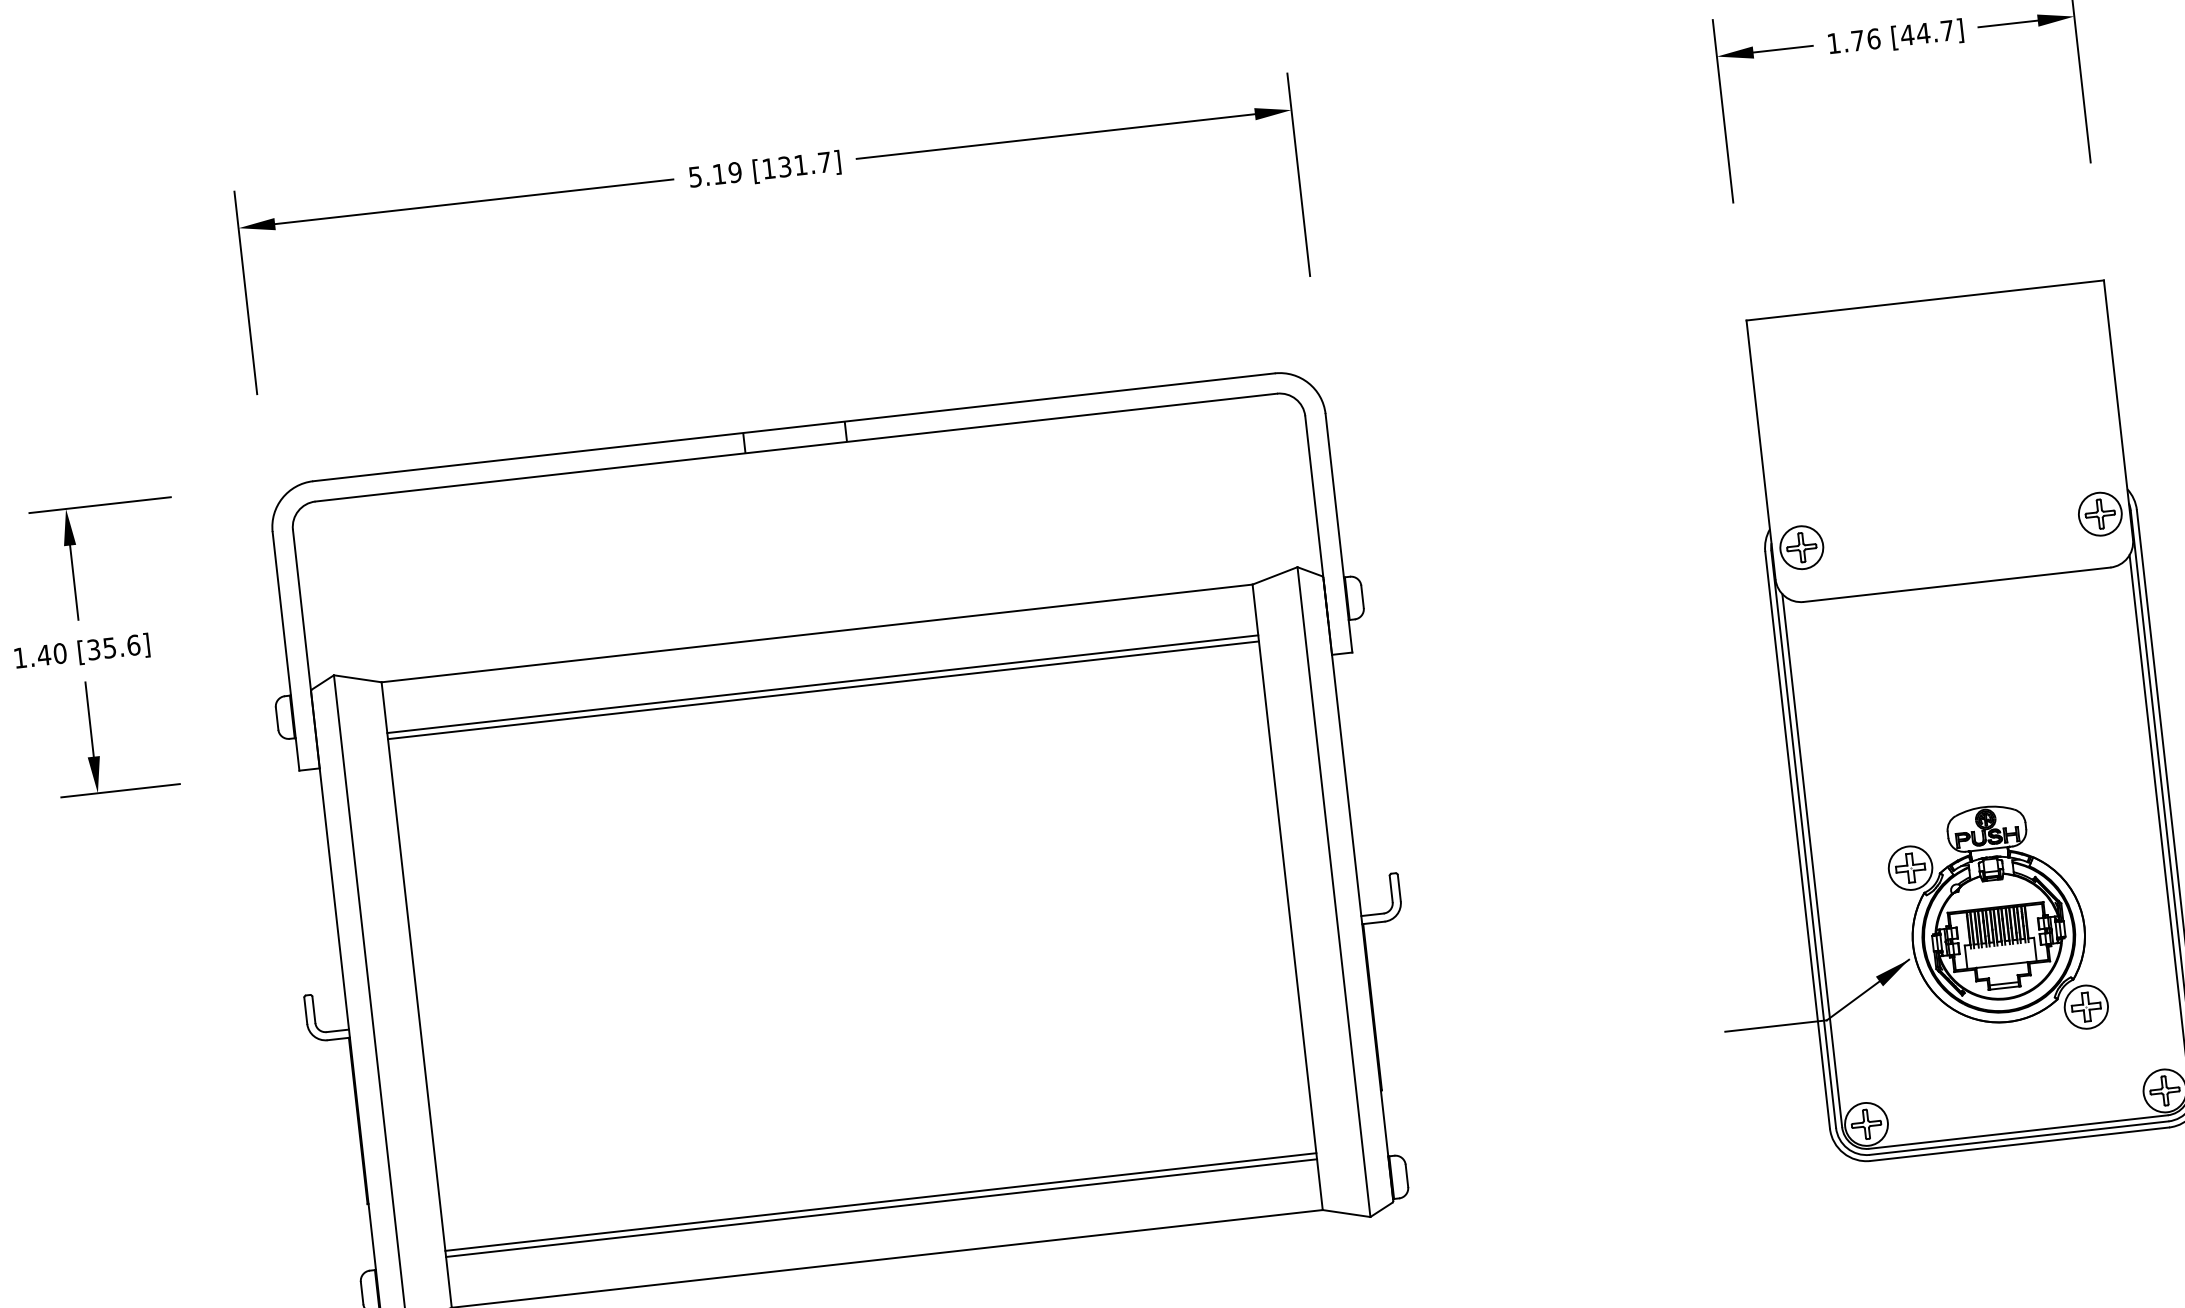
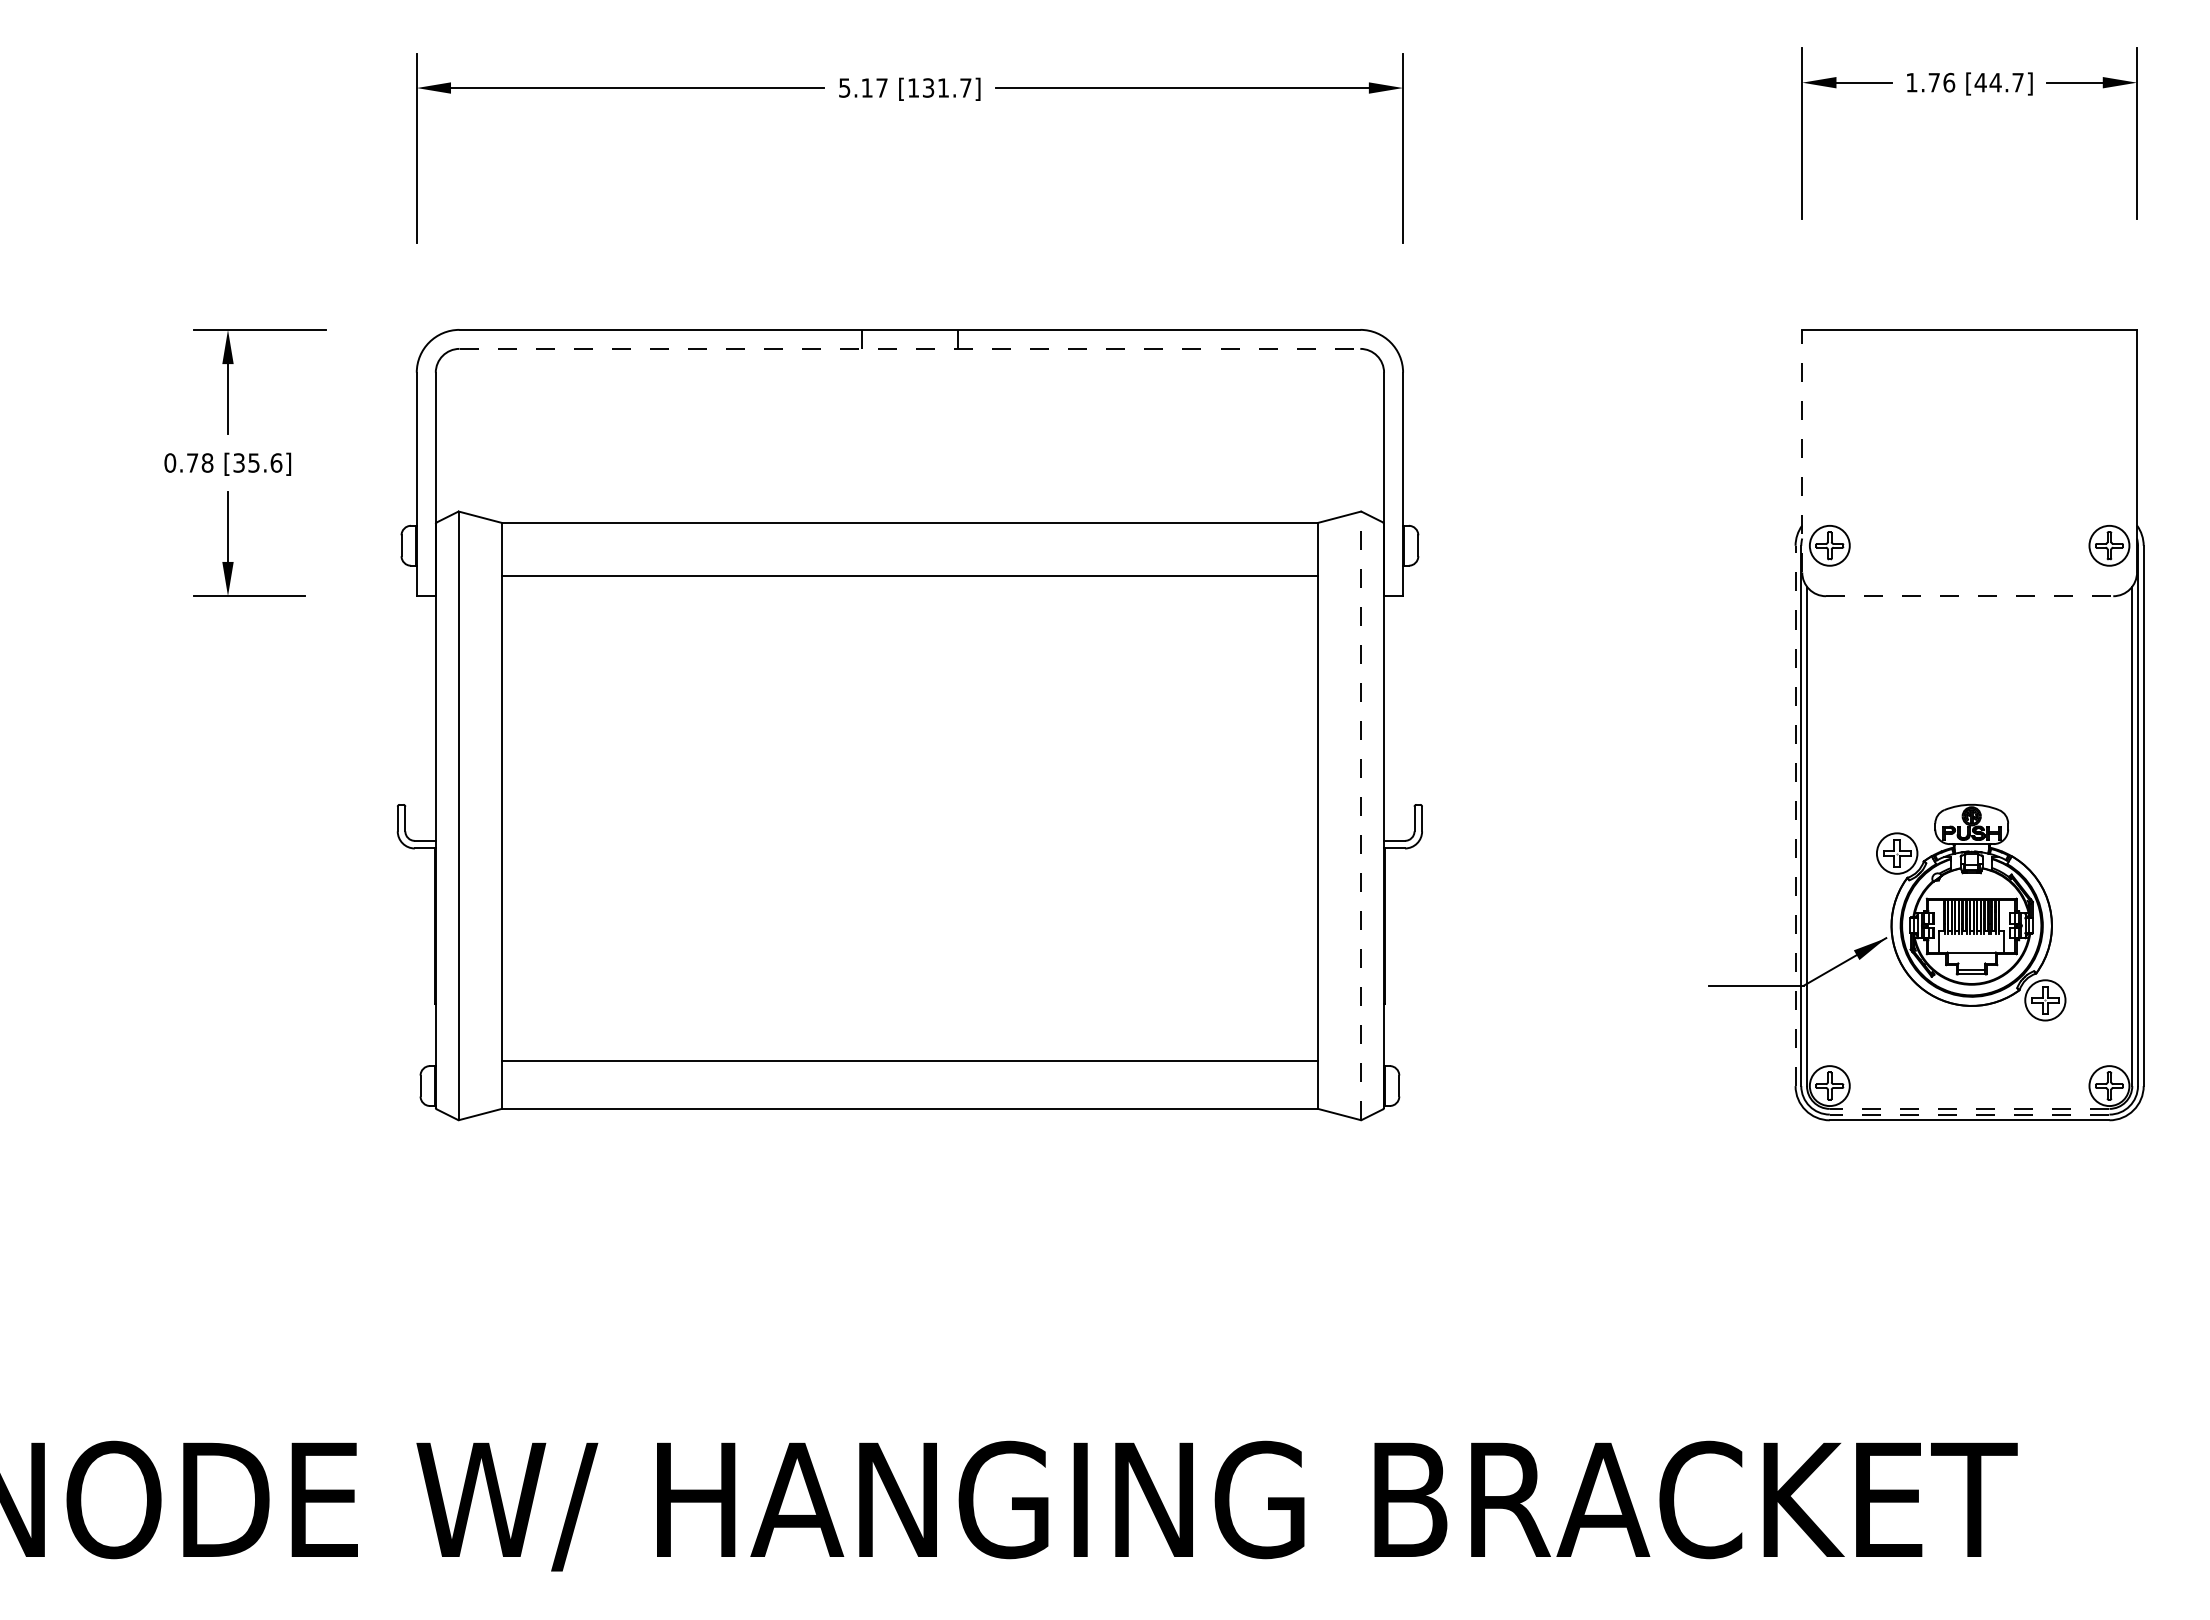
text: (734, 171) -> (881, 87), 5.19 -> 5.17
line: (796, 447) -> (910, 348), solid -> dashed
line: (1761, 449) -> (1802, 450), solid -> dashed
line: (1956, 585) -> (1969, 596), solid -> dashed
text: (39, 655) -> (188, 462), 1.40 -> 0.78
line: (822, 684) -> (909, 570), removed
line: (1797, 839) -> (1795, 815), solid -> dashed
line: (1334, 891) -> (1361, 815), solid -> dashed
line: (2018, 1131) -> (1969, 1108), solid -> dashed
line: (2019, 1138) -> (1969, 1114), solid -> dashed
line: (880, 1201) -> (909, 1055), removed

